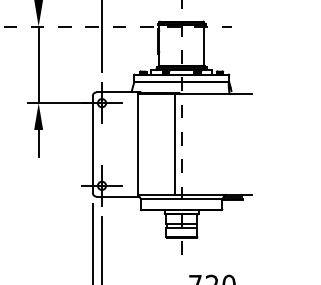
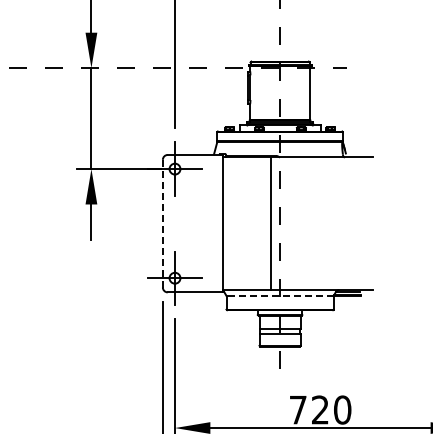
line: (92, 144) -> (162, 223), solid -> dashed
line: (181, 199) -> (280, 296), solid -> dashed

